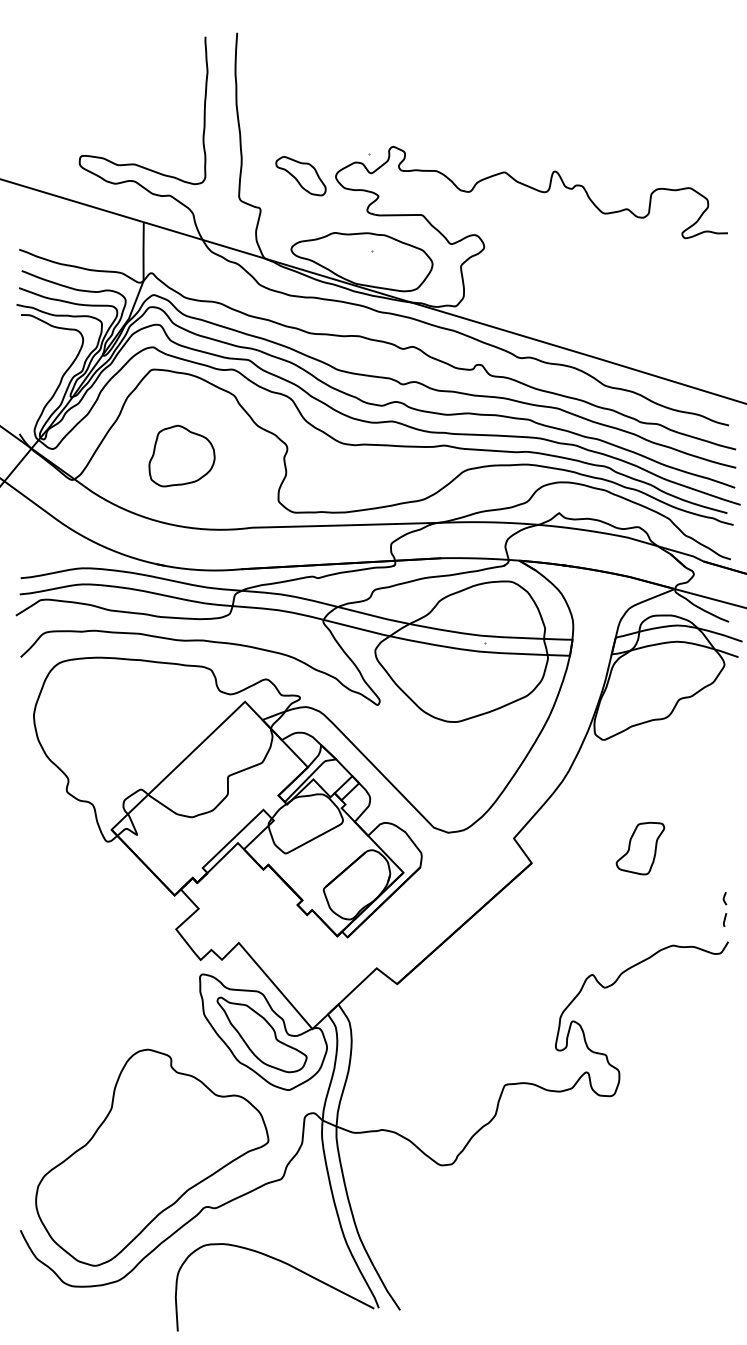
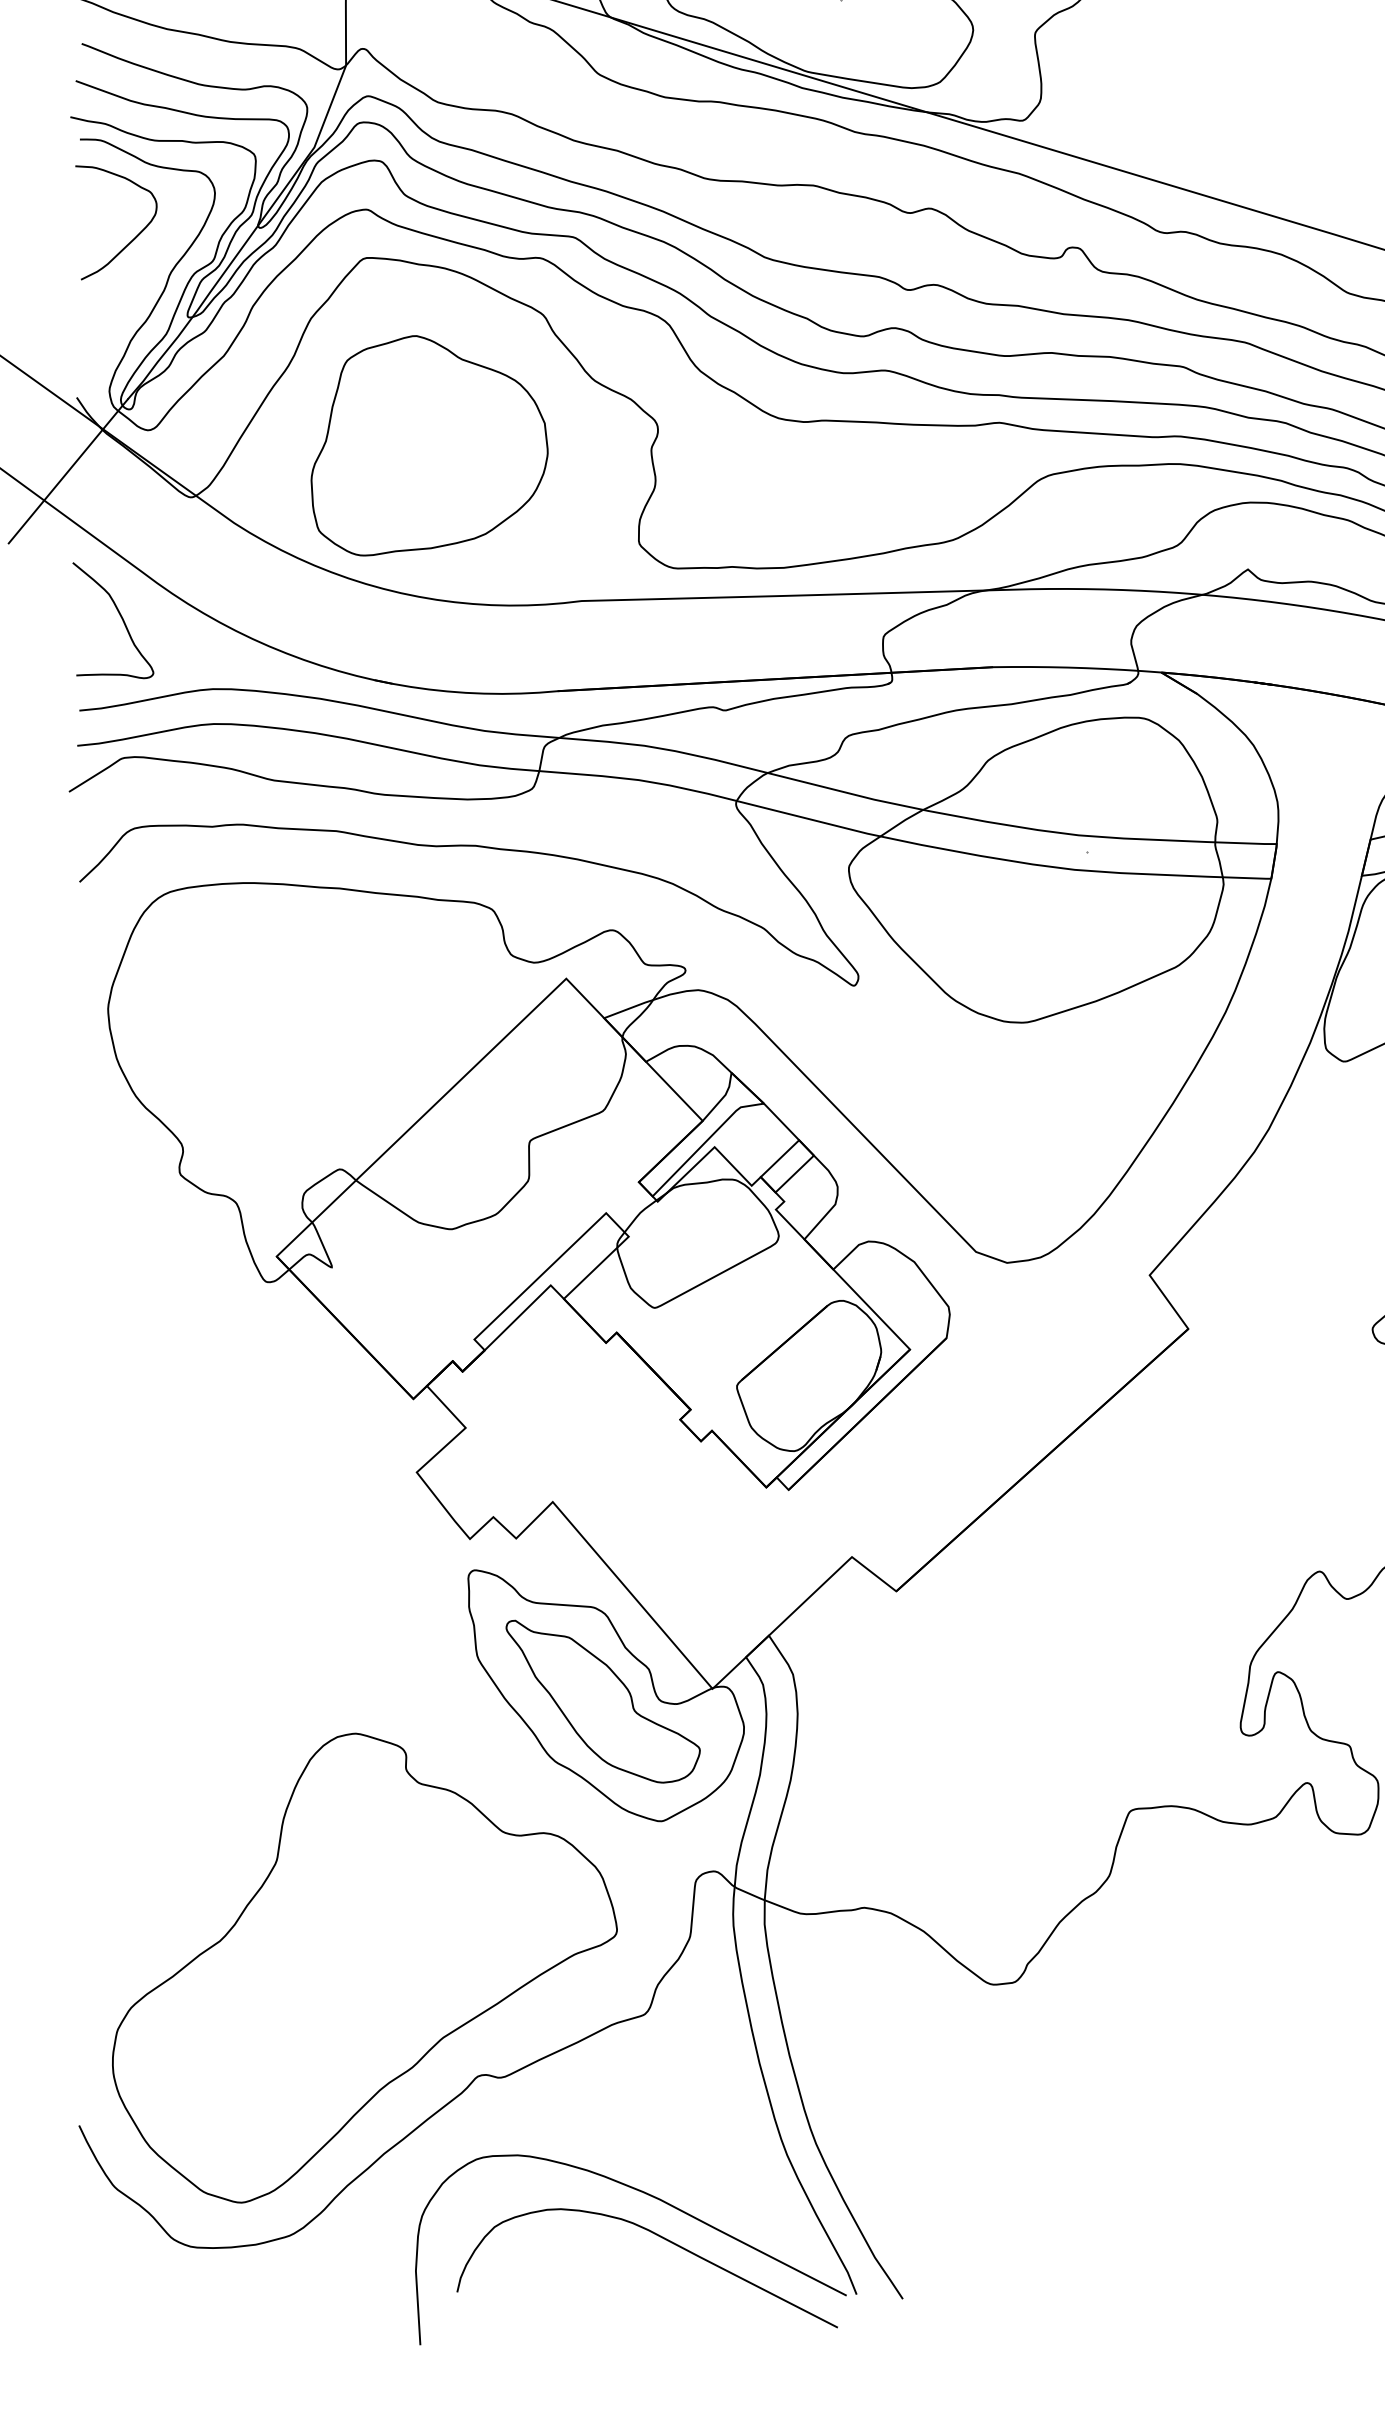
curve: (44, 360) -> (131, 238), added
part: (181, 455) -> (428, 444), size x1.67
curve: (38, 534) -> (118, 615), added
curve: (288, 1282) -> (660, 2238), added

